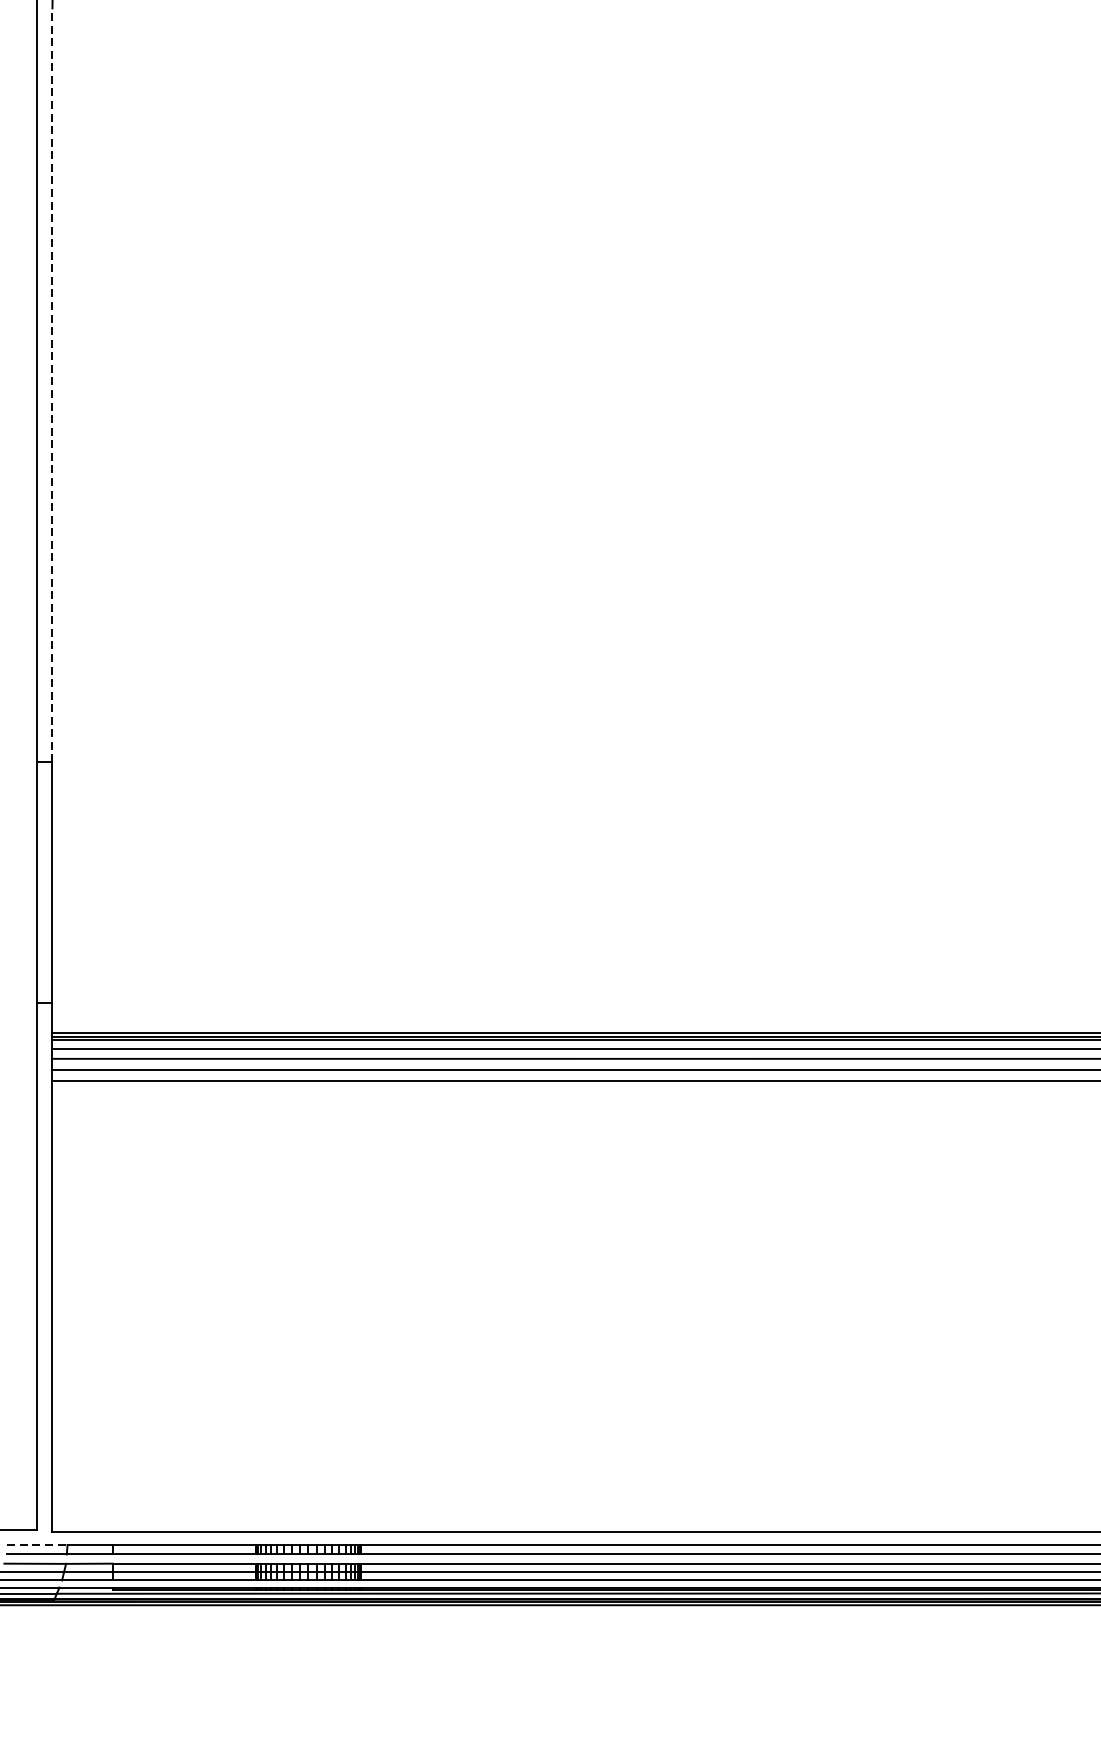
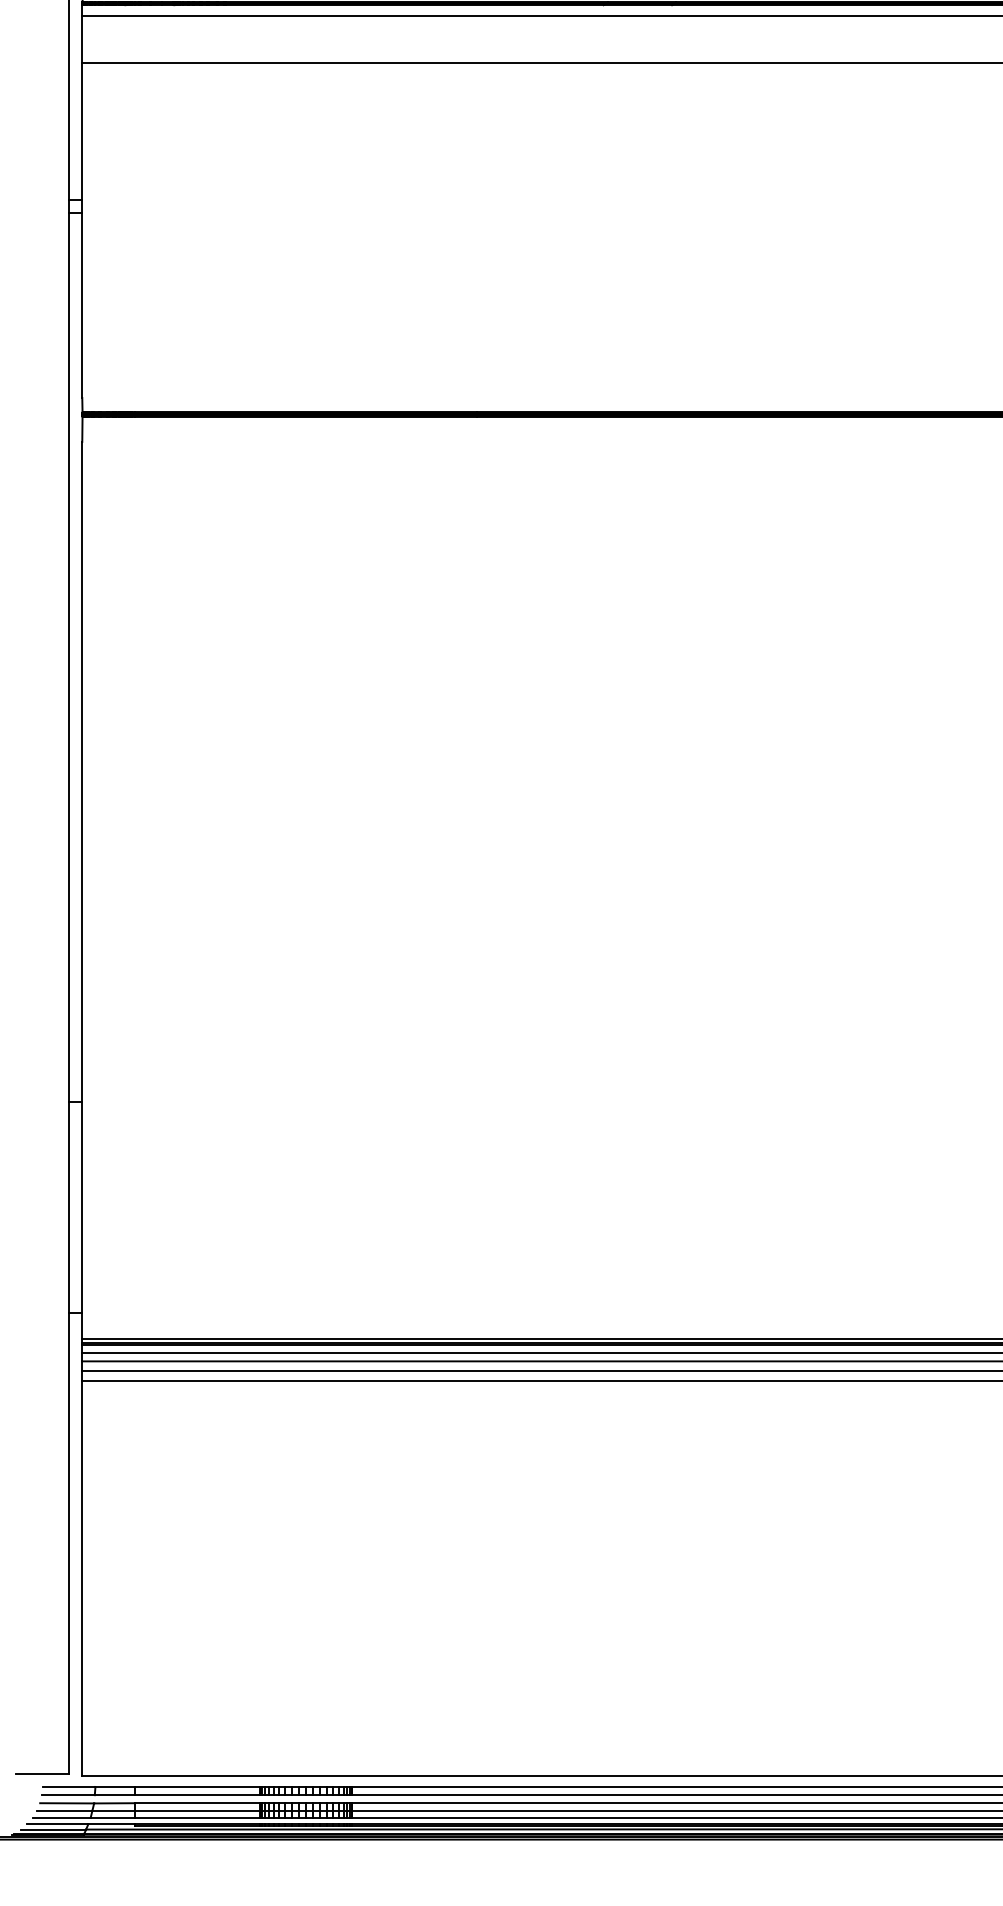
line: (52, 384) -> (82, 771), dashed -> solid
line: (37, 1544) -> (69, 1786), dashed -> solid

